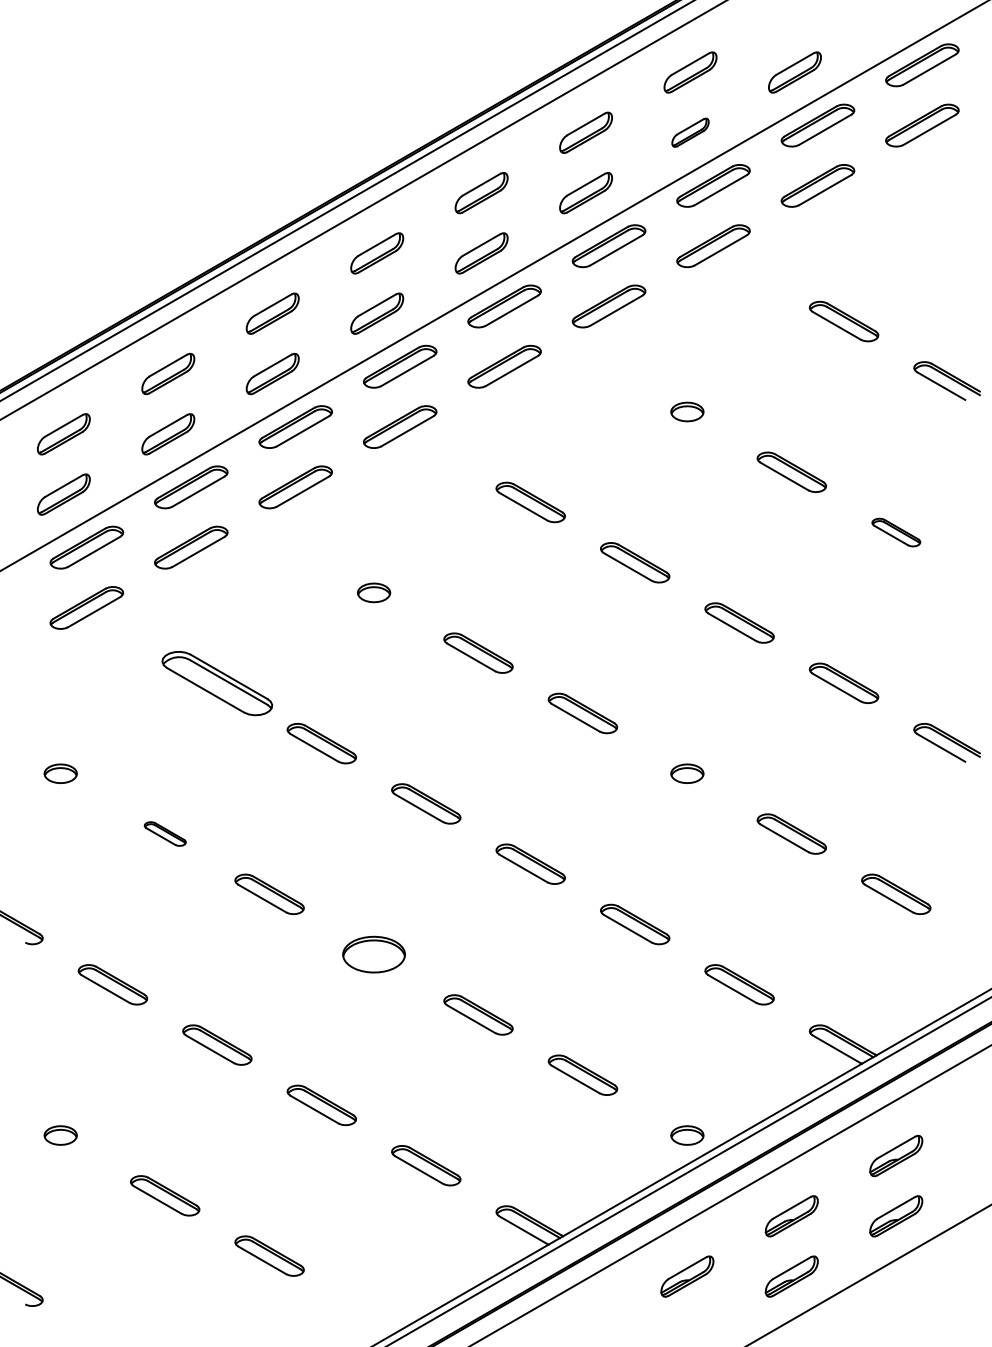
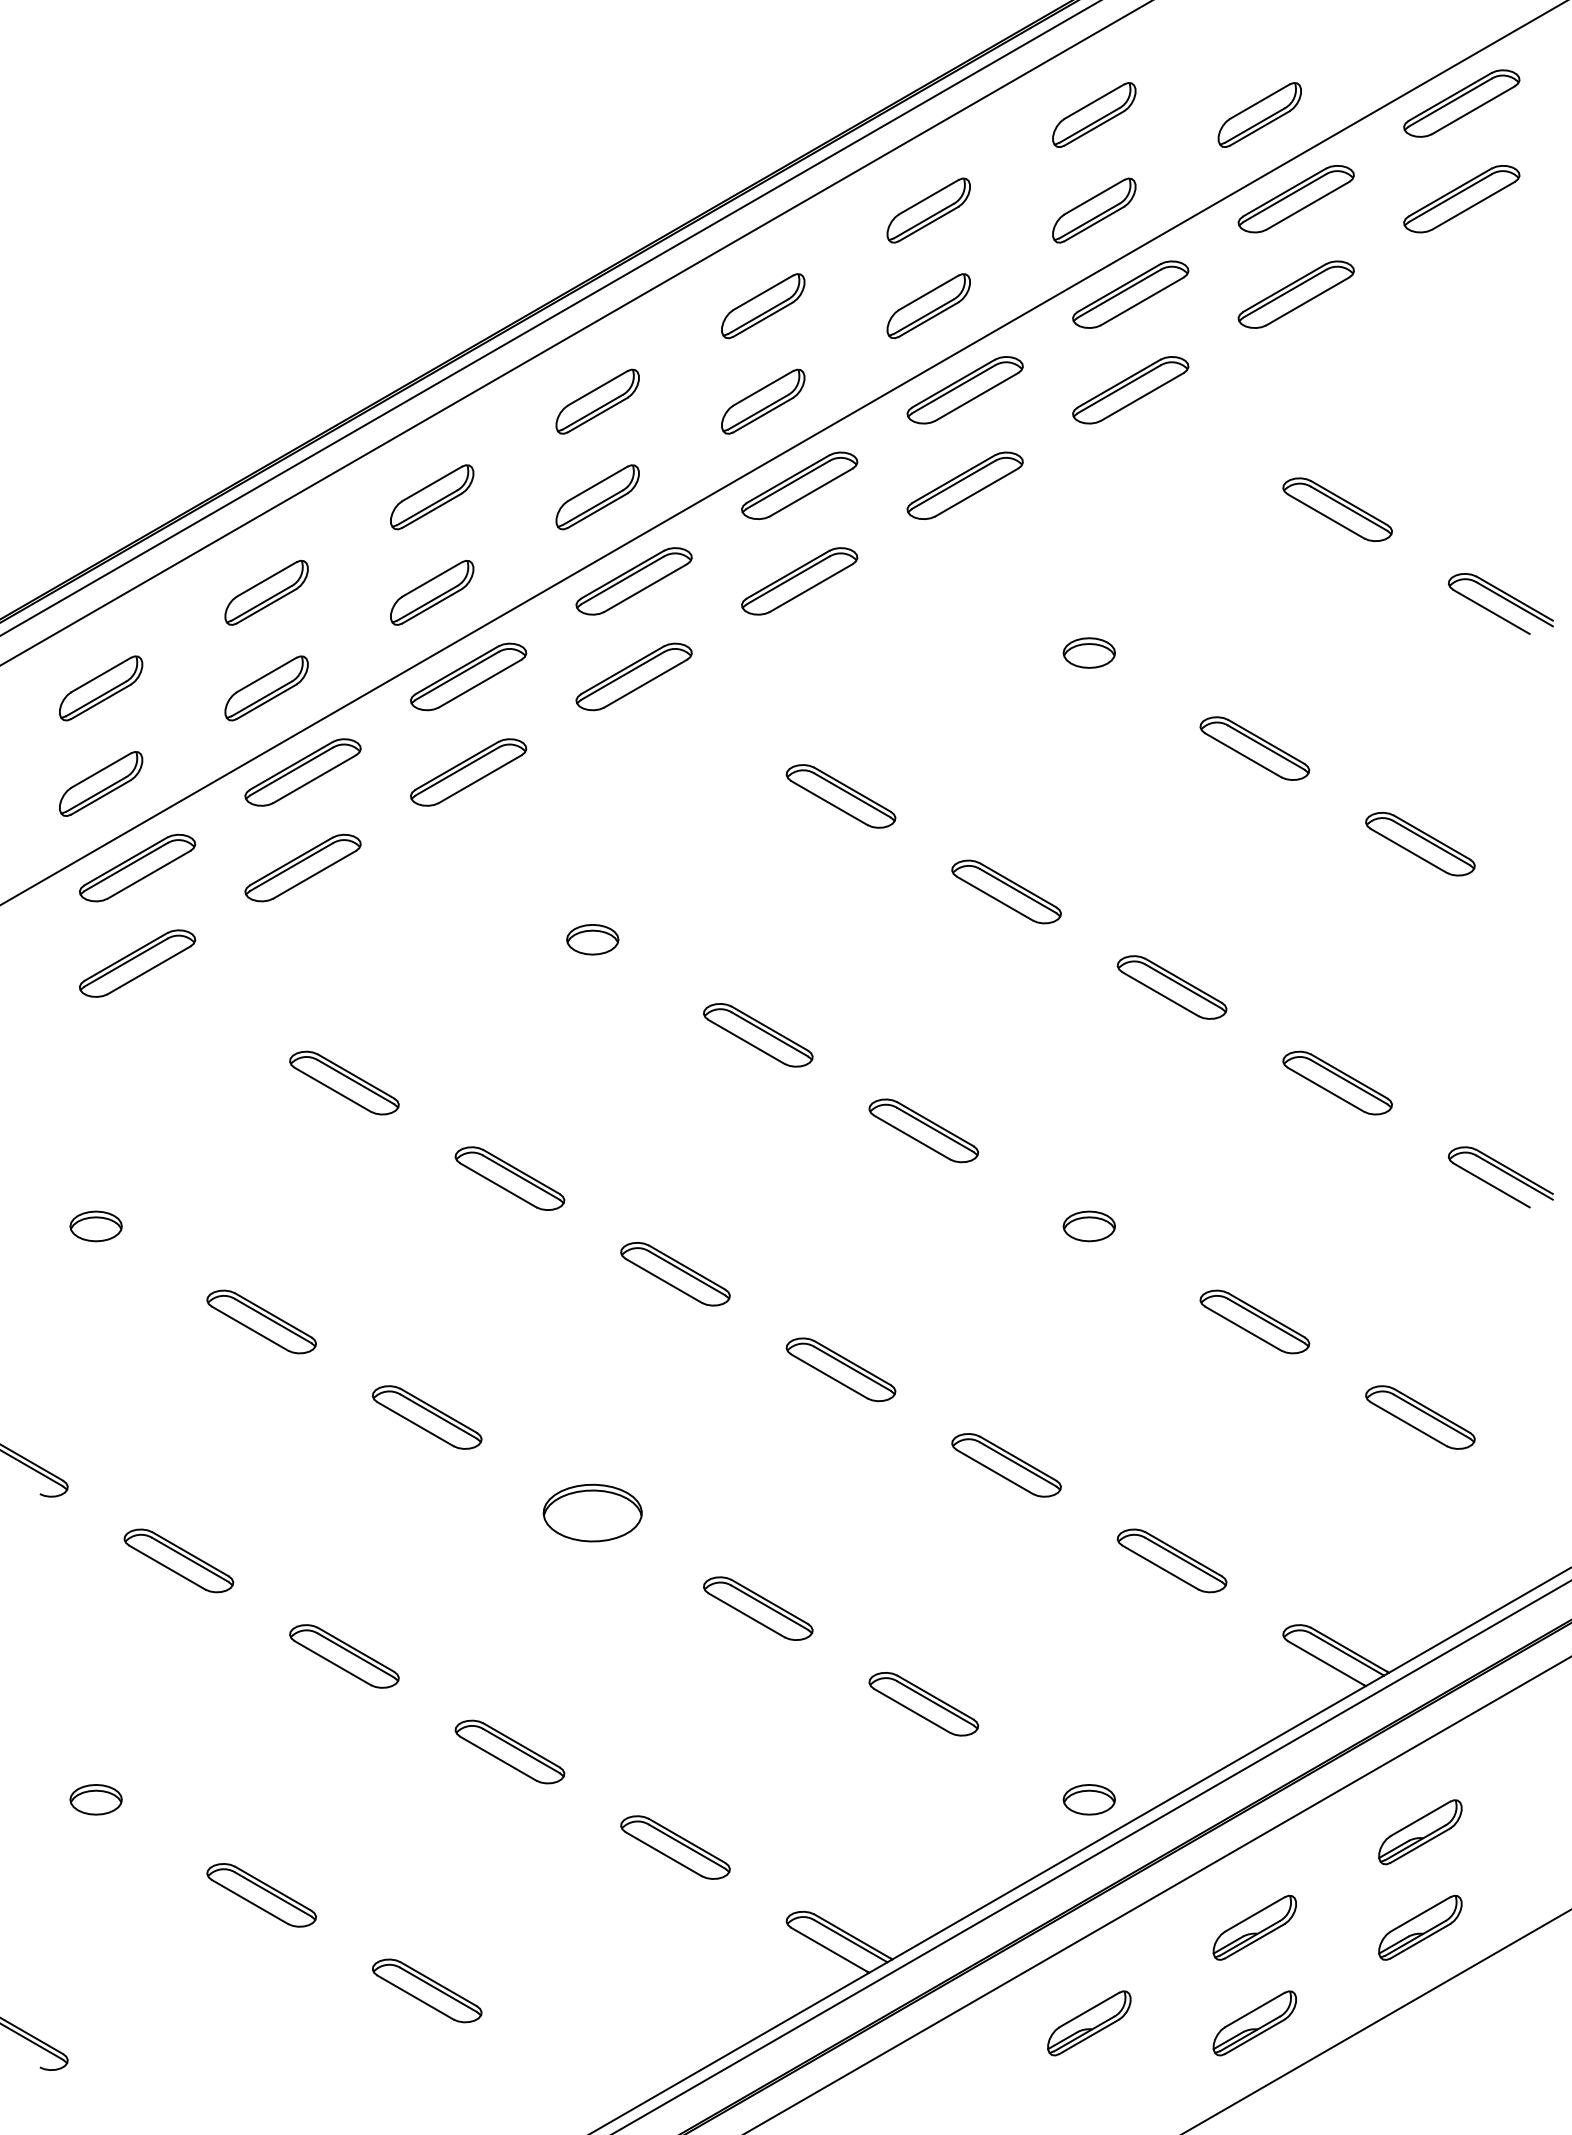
part: (690, 132) -> (1094, 210), size x1.43
part: (896, 532) -> (1420, 844), size x1.43
part: (217, 682) -> (344, 1081), size x0.62
part: (165, 833) -> (262, 1321), size x1.67

